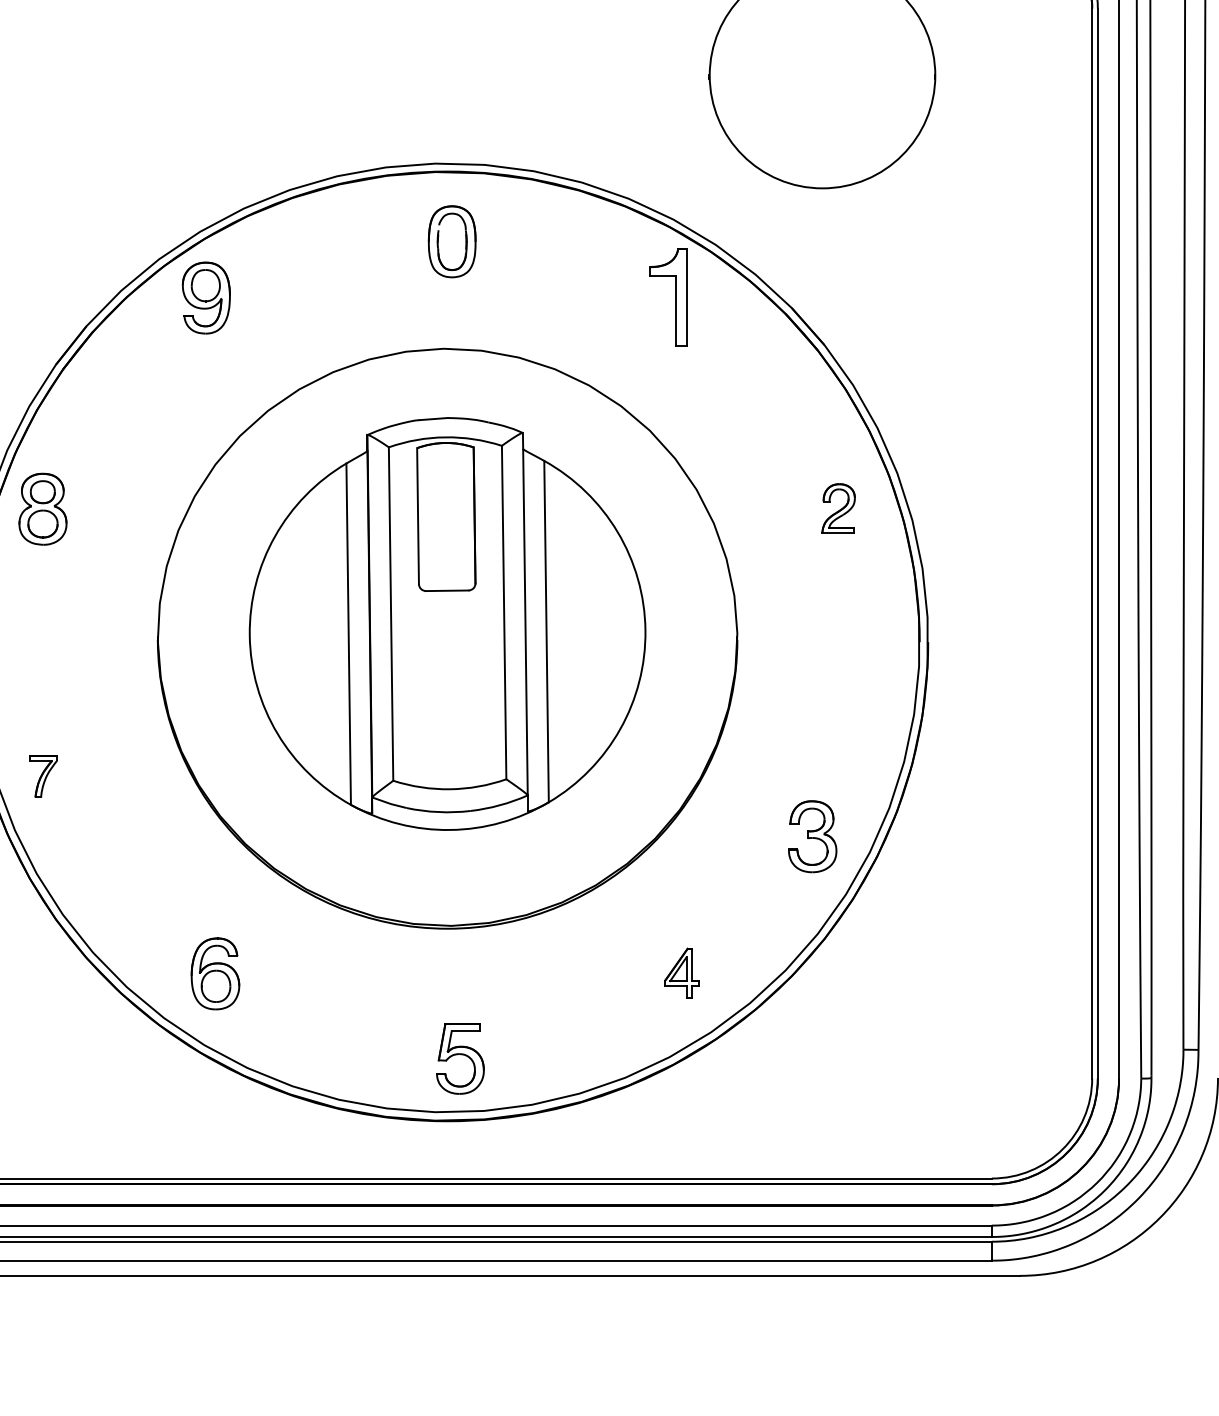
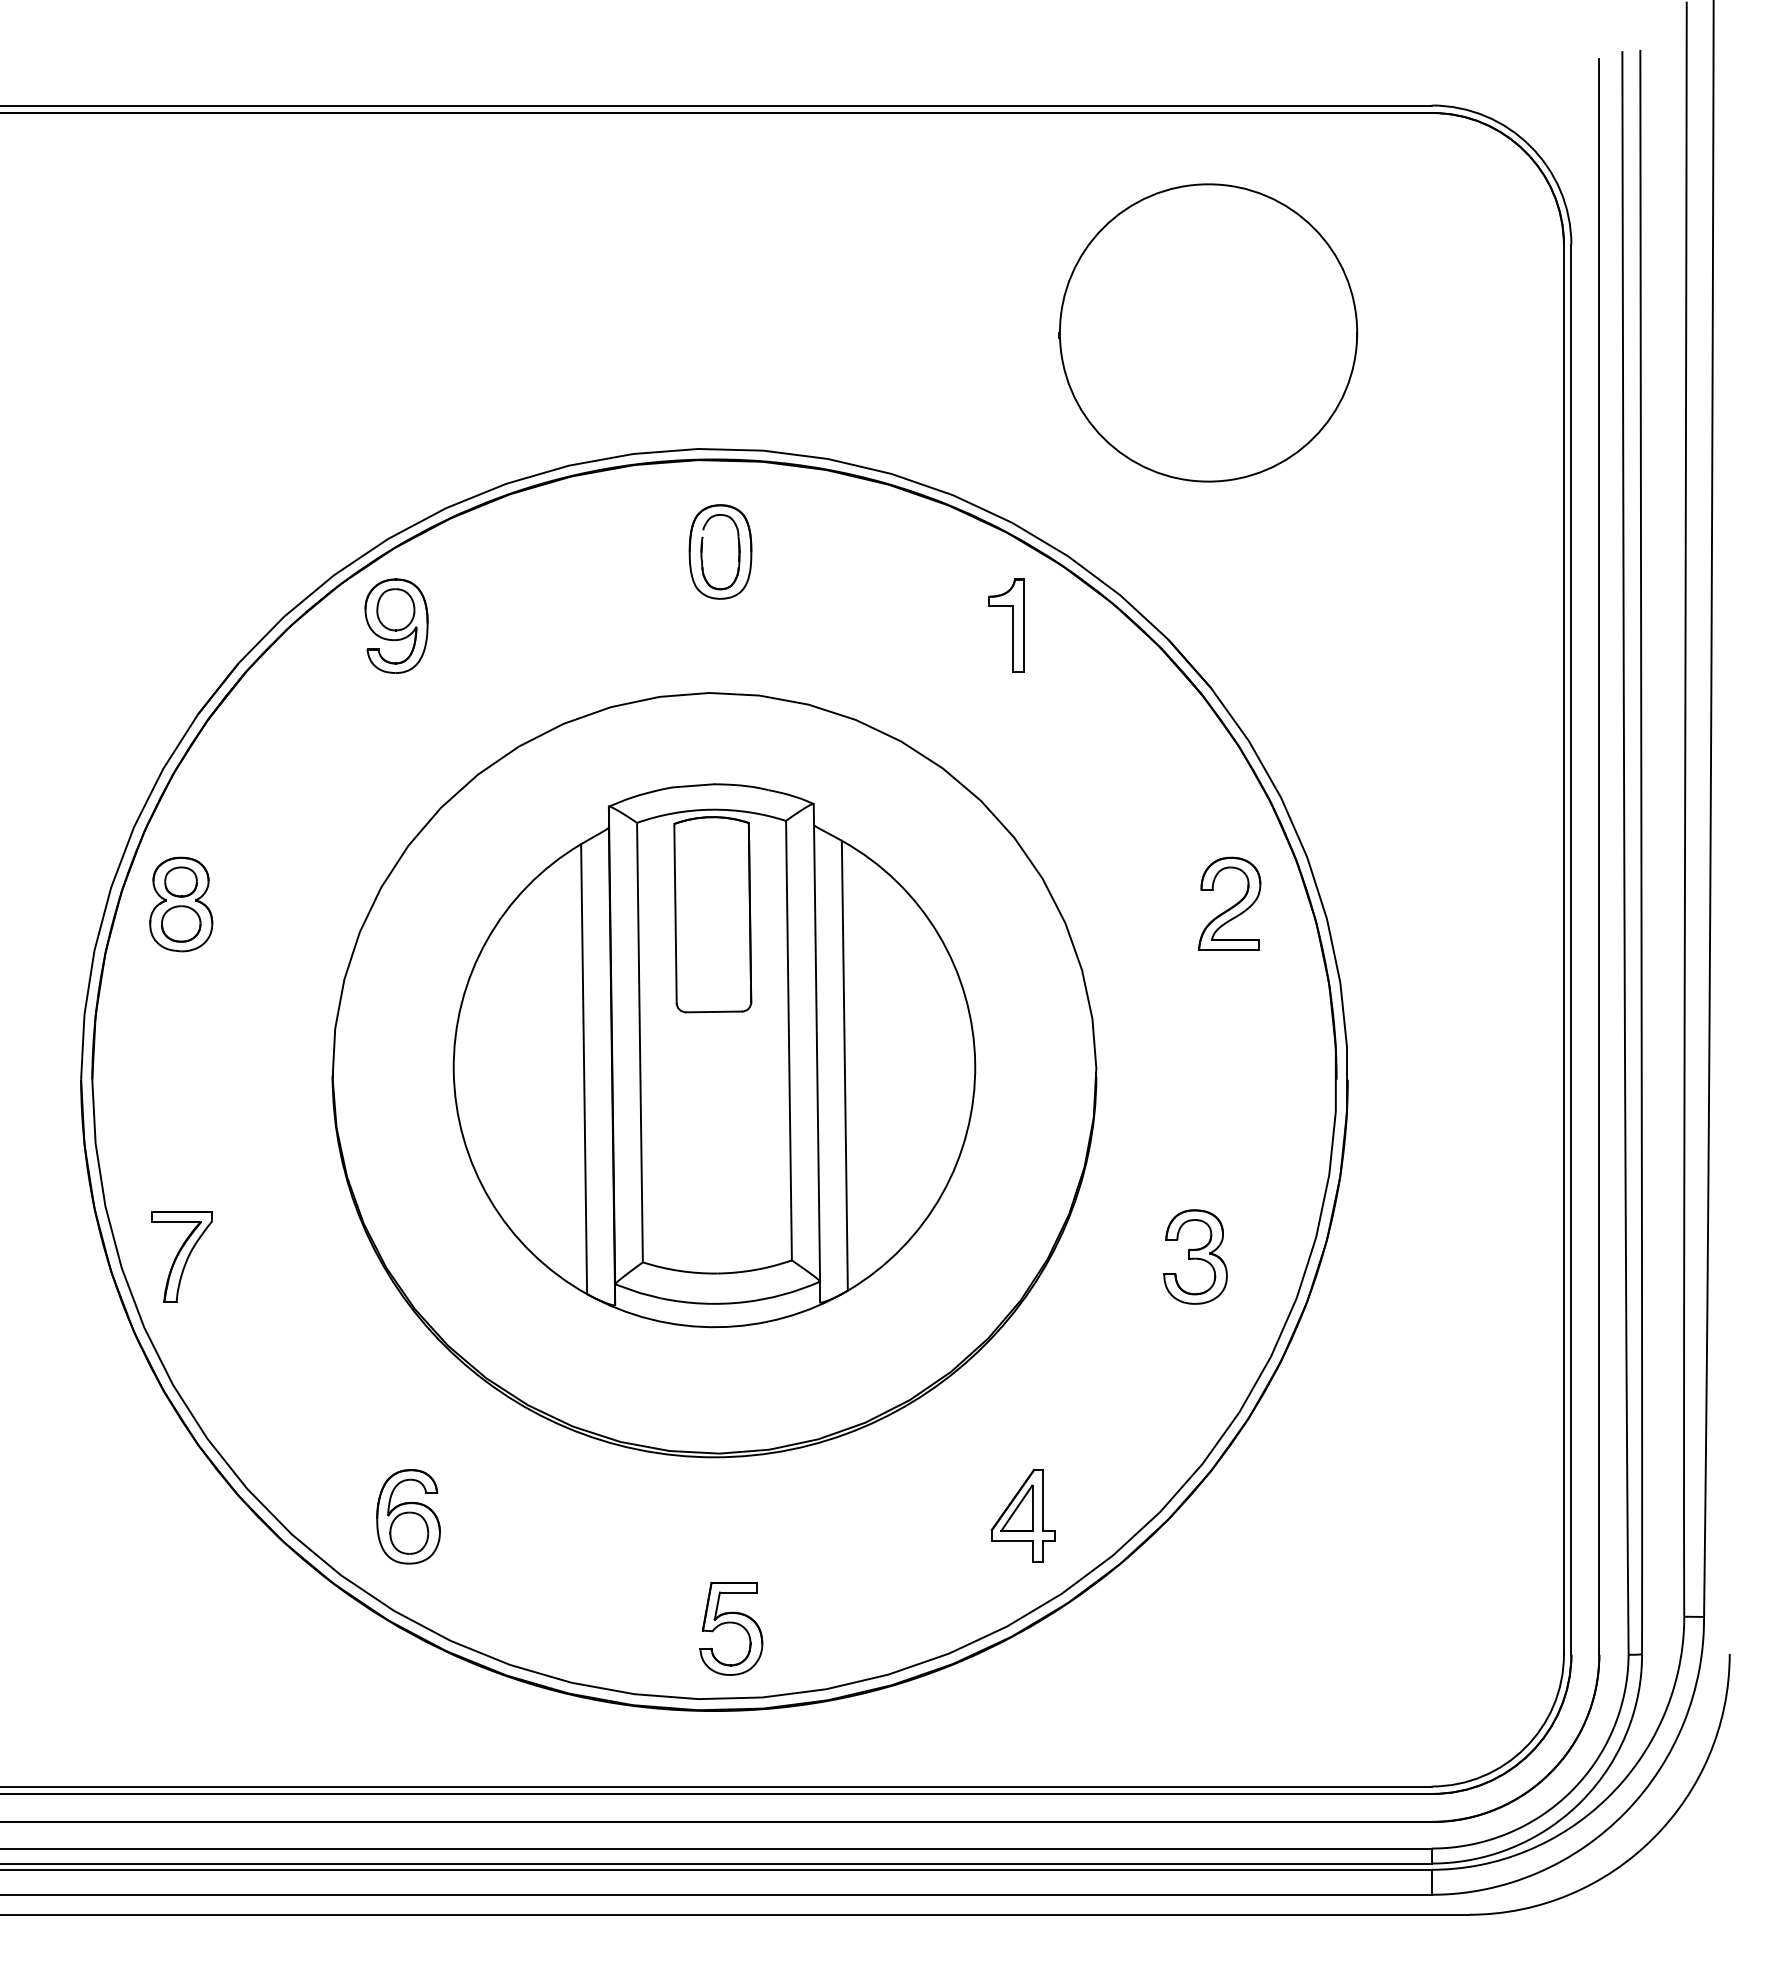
part: (669, 297) -> (1006, 625), size x0.71
part: (838, 508) -> (1229, 903), size x1.43
part: (43, 776) -> (181, 1256), size x1.67
part: (812, 836) -> (1195, 1256), moved
part: (681, 972) -> (1022, 1515), size x1.43

